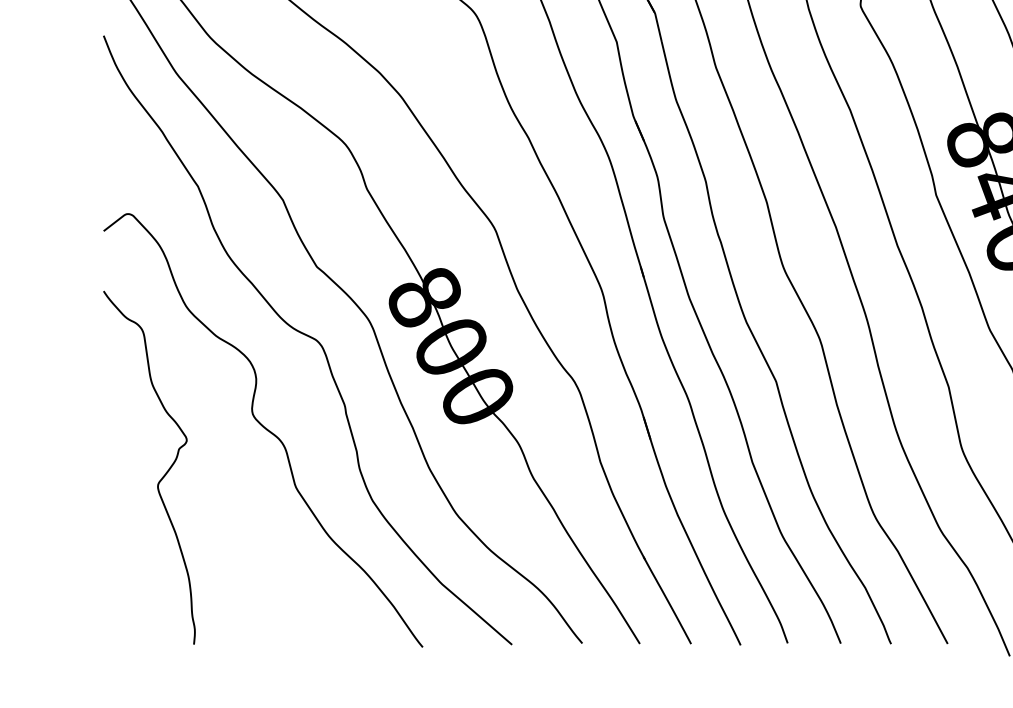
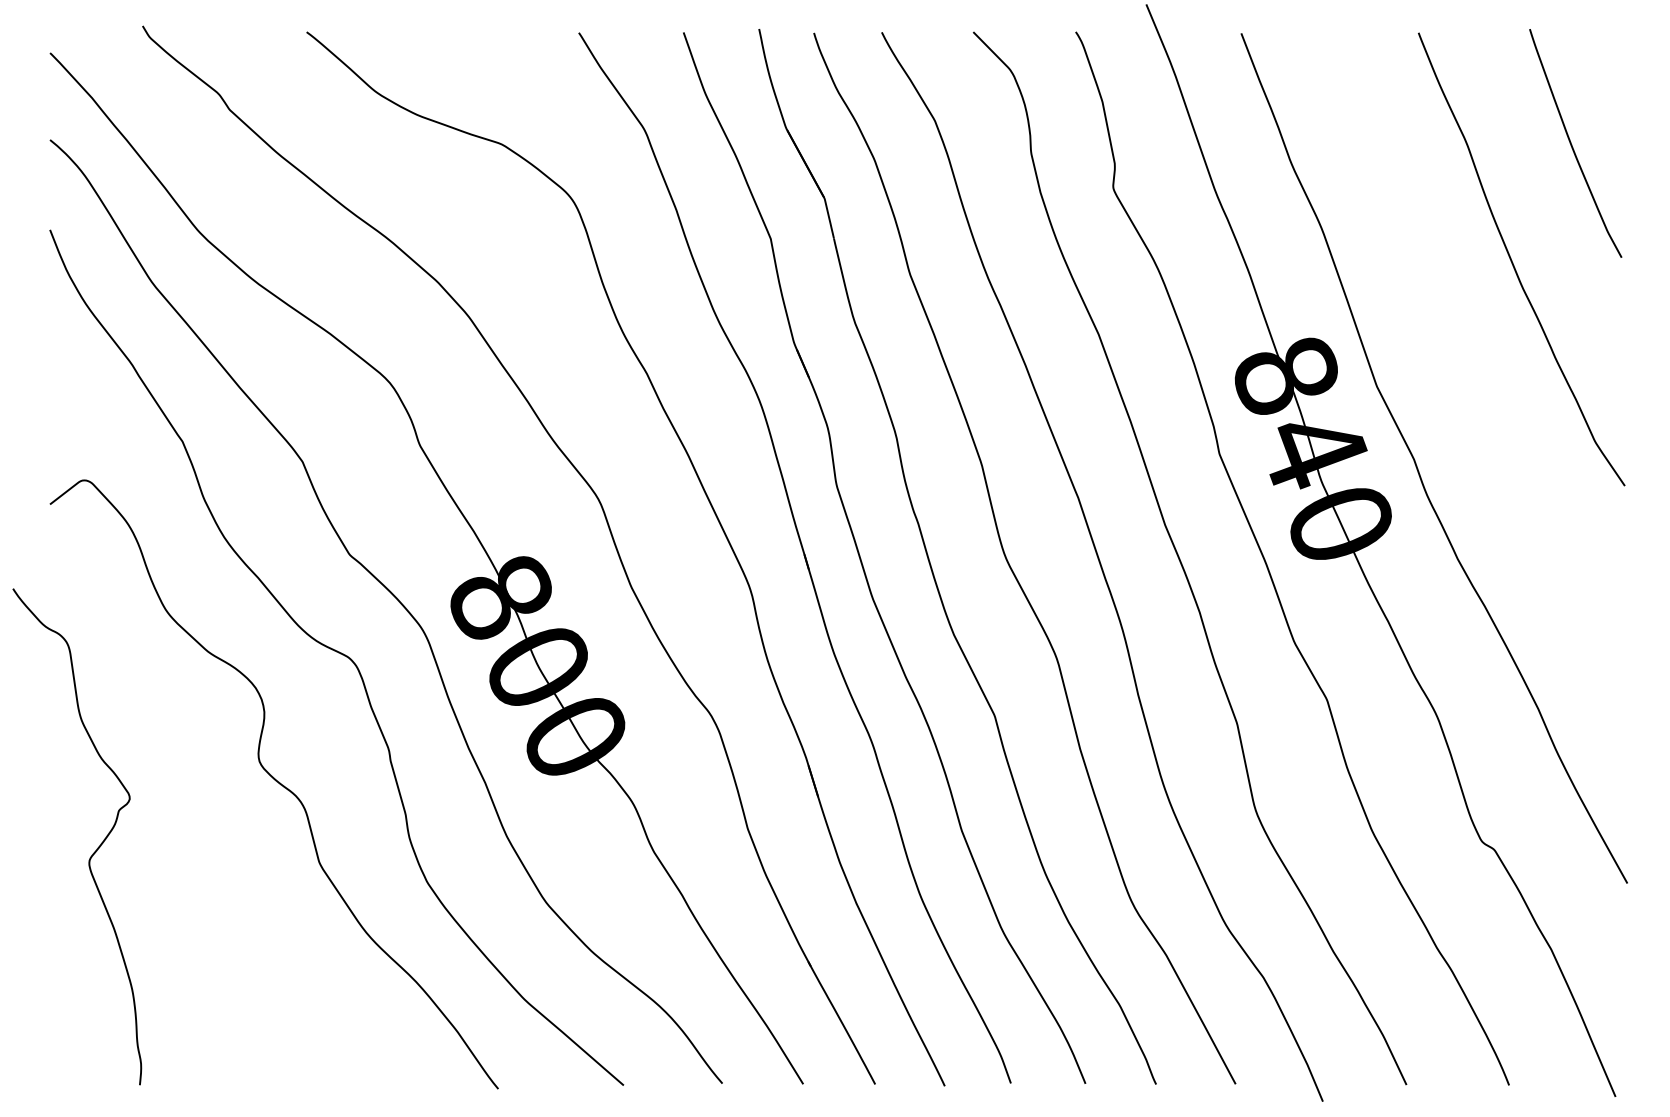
curve: (160, 478) -> (93, 852), moved

